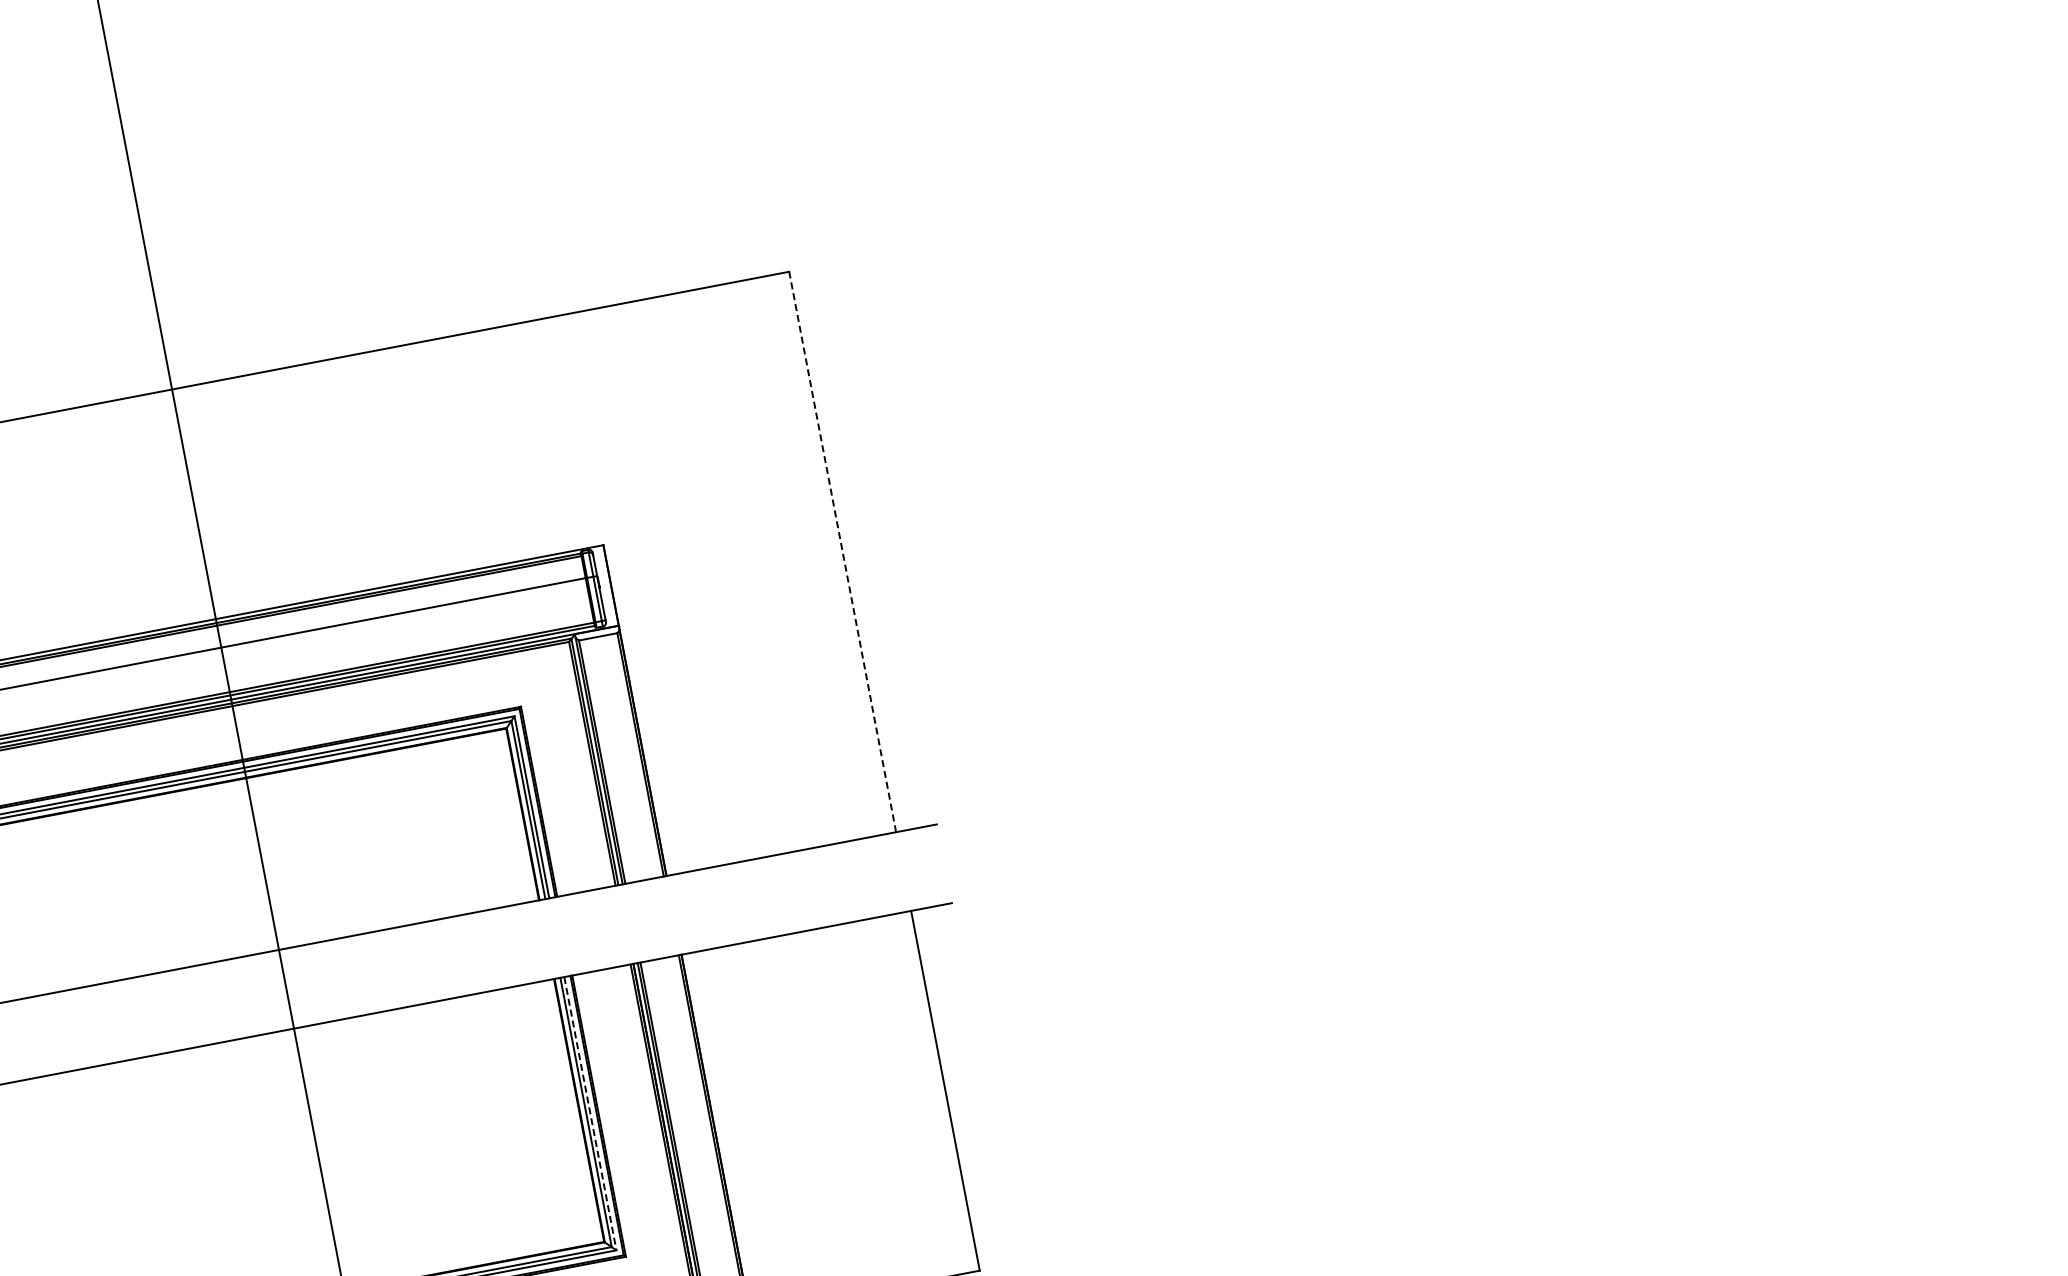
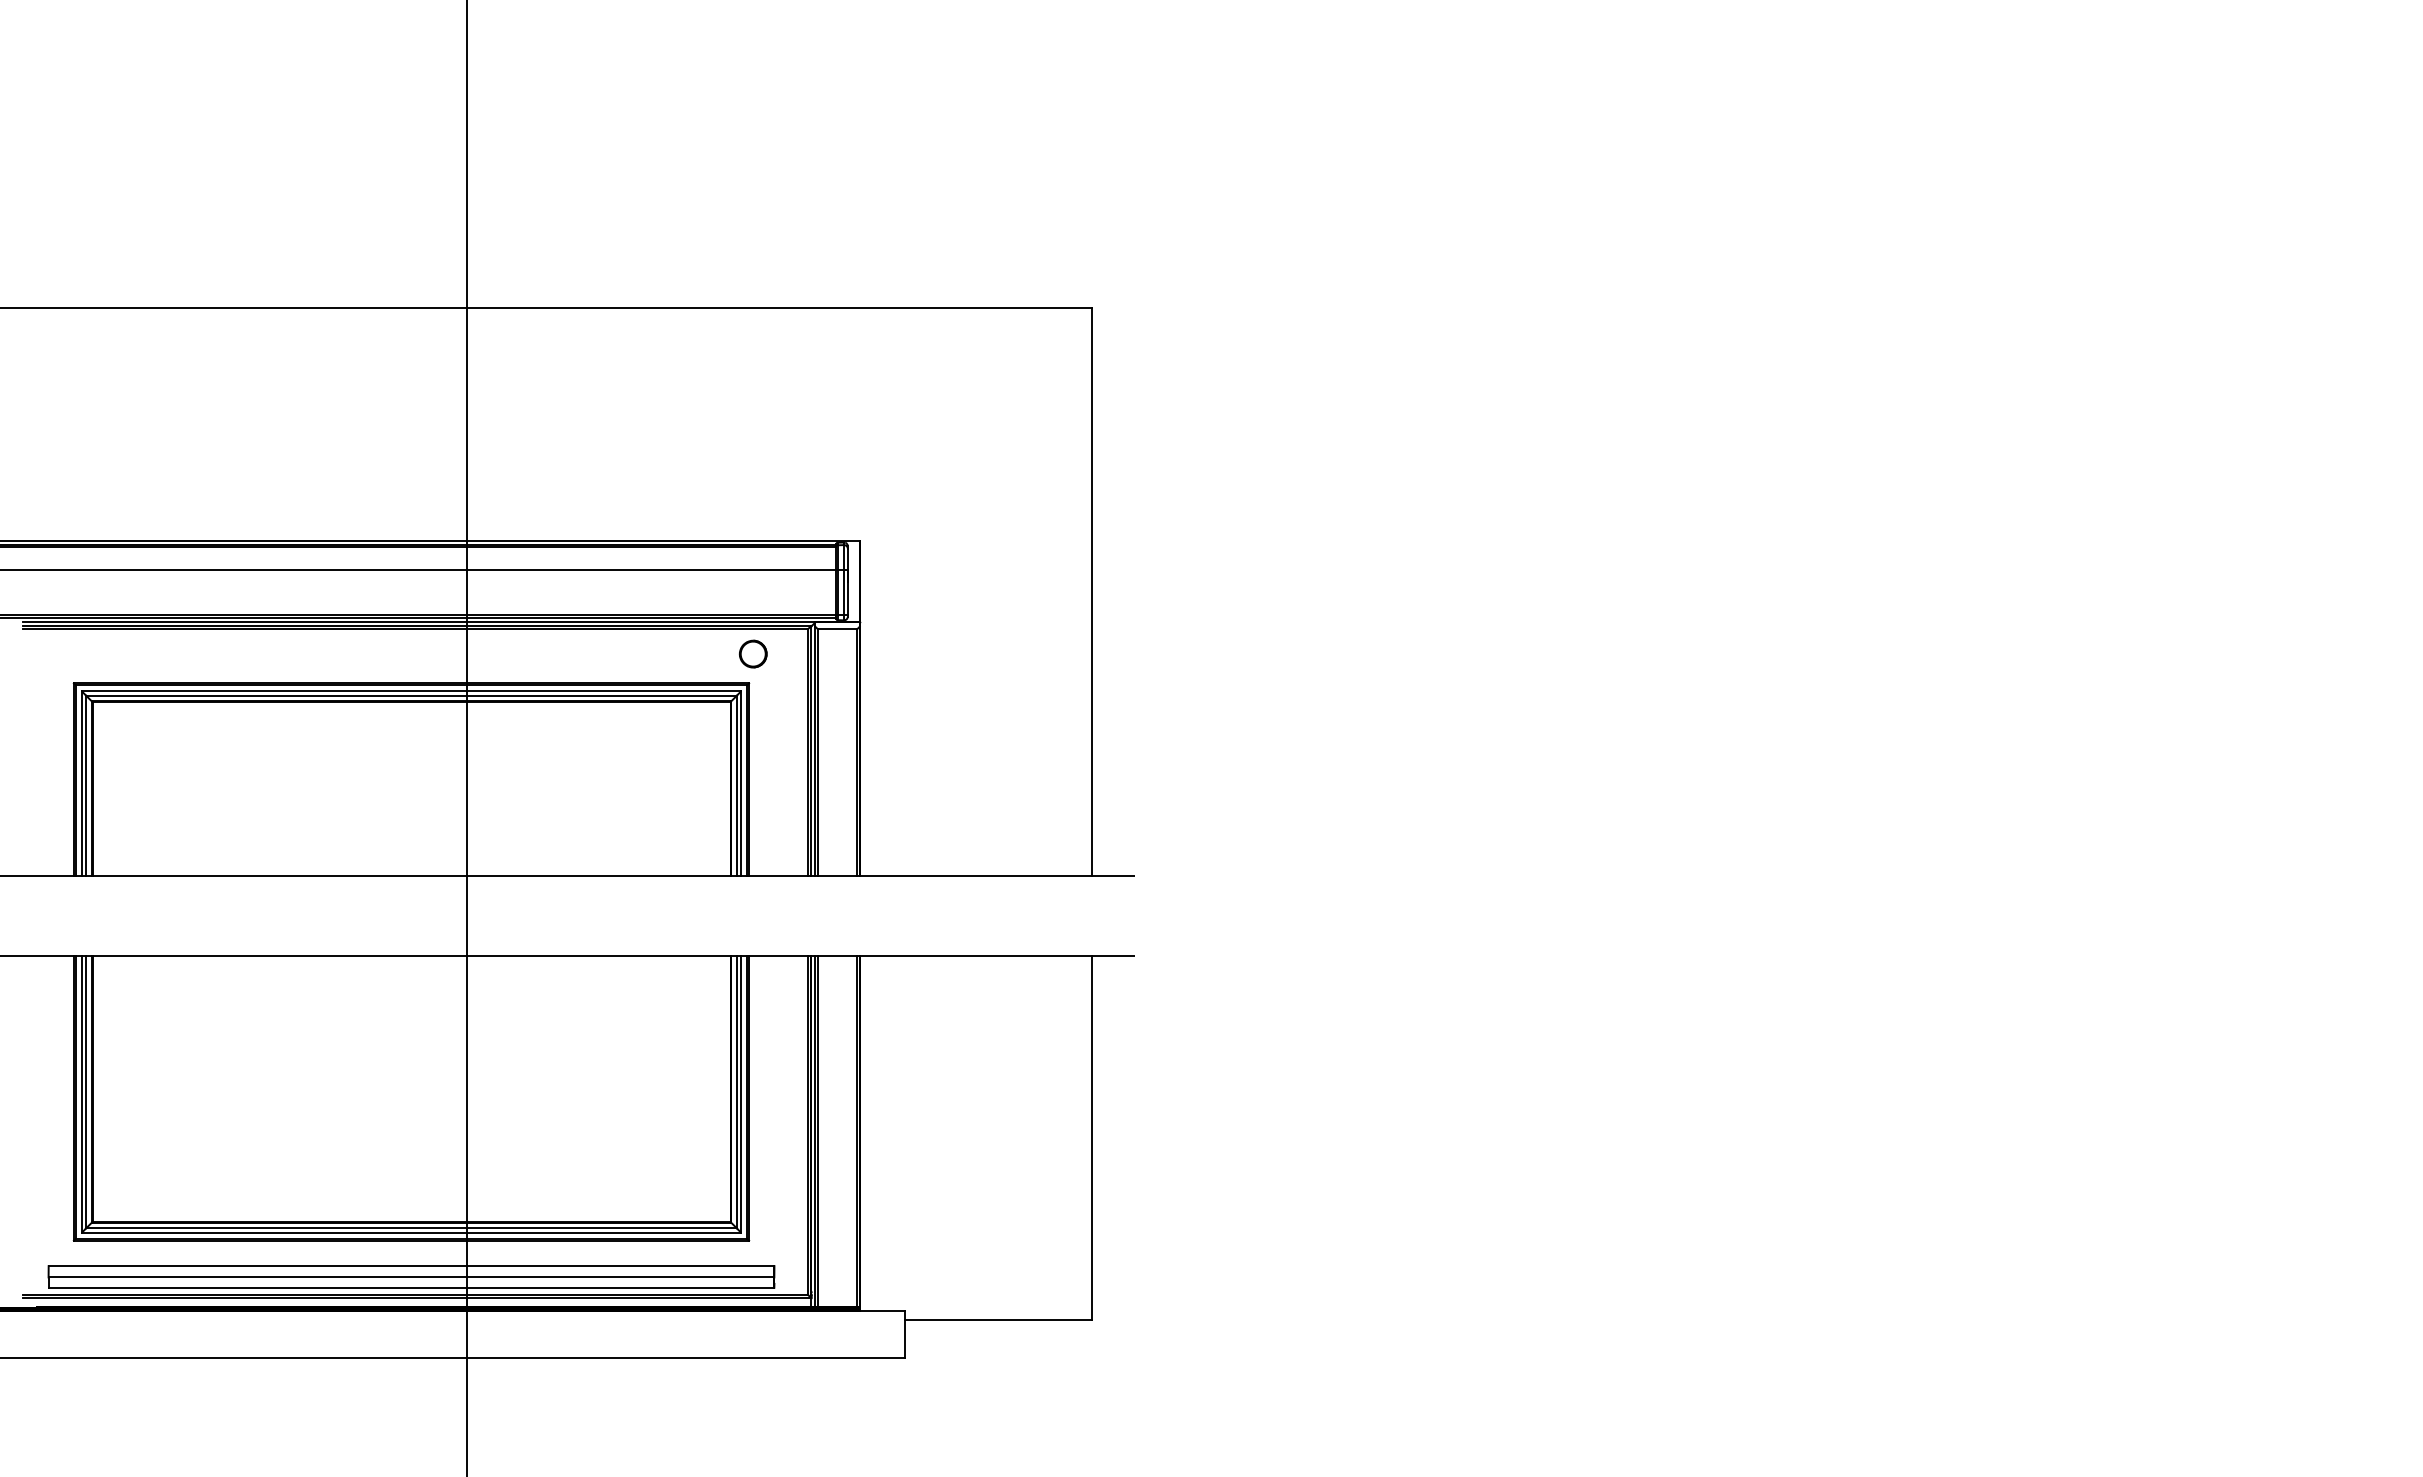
line: (842, 552) -> (1092, 592), dashed -> solid
part: (518, 676) -> (752, 653), added
line: (590, 1113) -> (741, 1094), dashed -> solid

